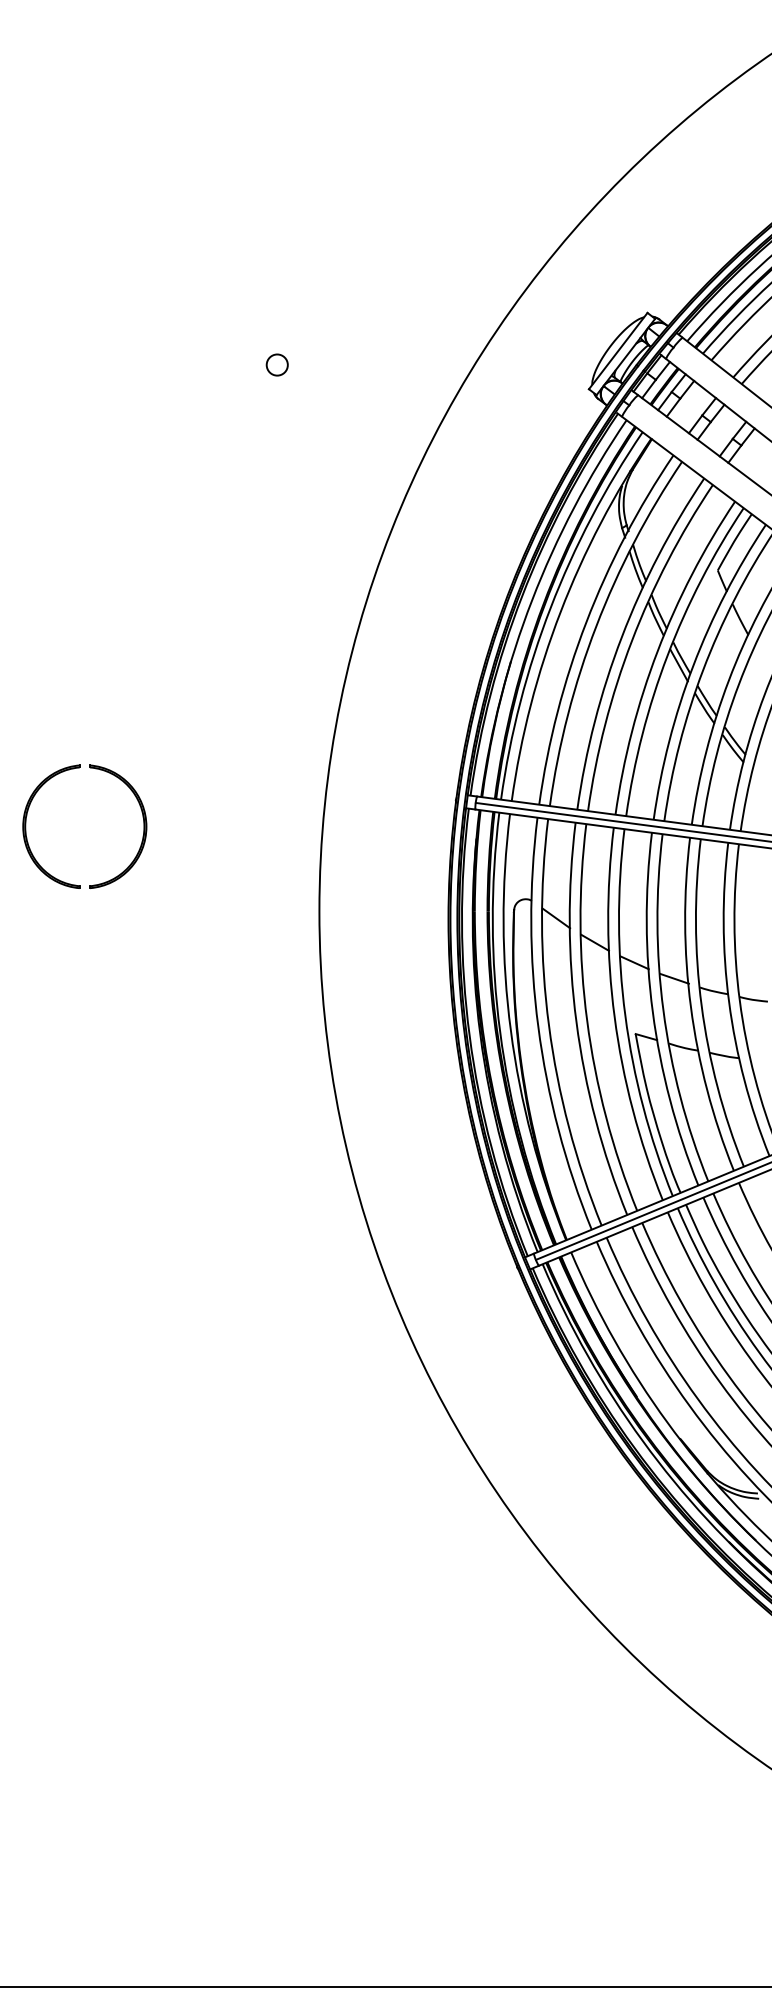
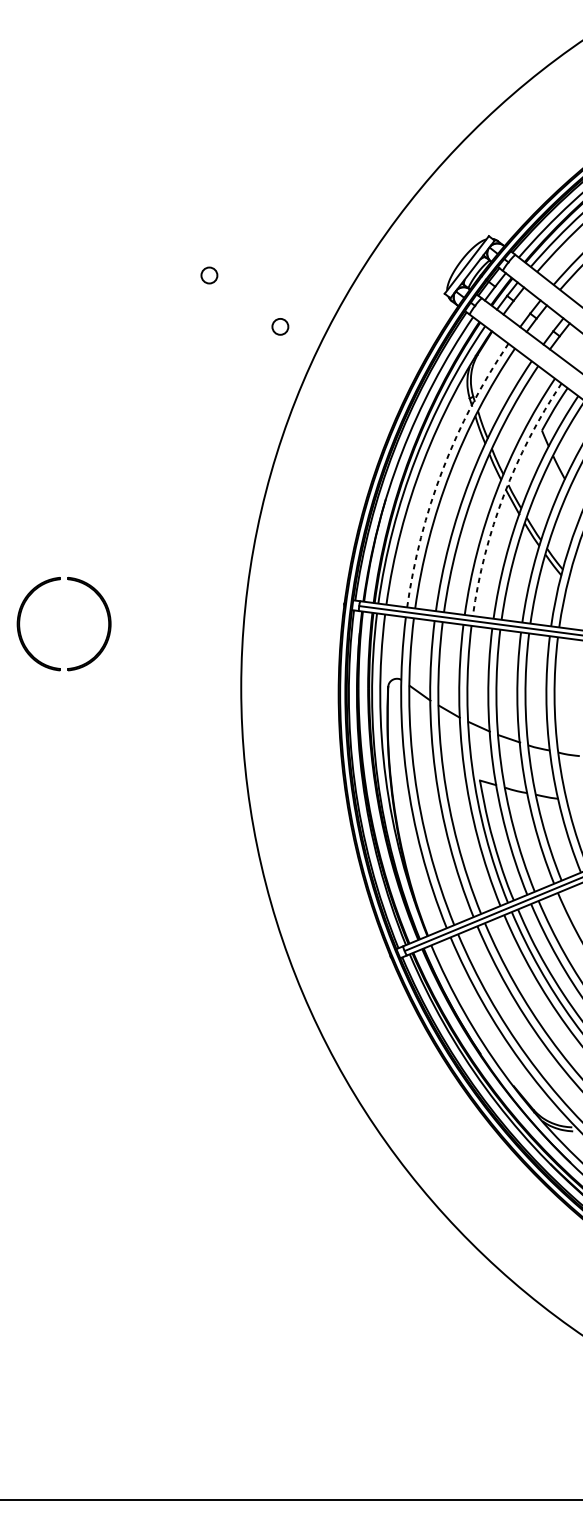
circle: (370, 432) -> (279, 326), added
arc: (586, 622) -> (442, 469), solid -> dashed
arc: (667, 655) -> (504, 494), solid -> dashed

